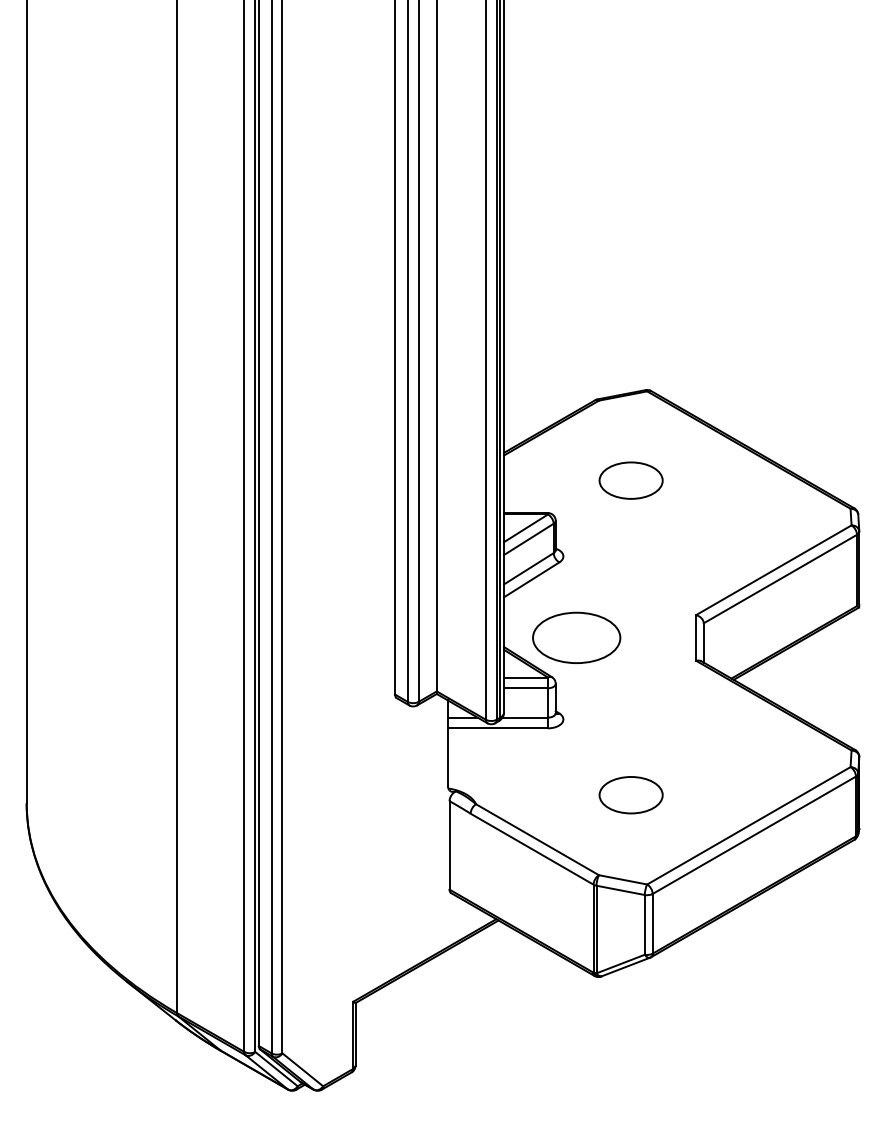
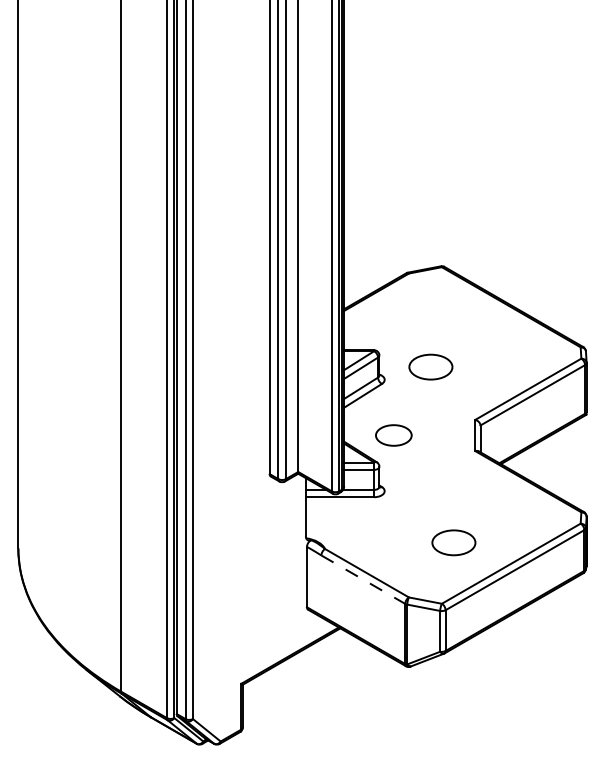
part: (630, 479) -> (430, 366), moved
part: (576, 637) -> (393, 435), size x0.6
part: (630, 794) -> (453, 542), moved
line: (532, 848) -> (363, 579), solid -> dashed

